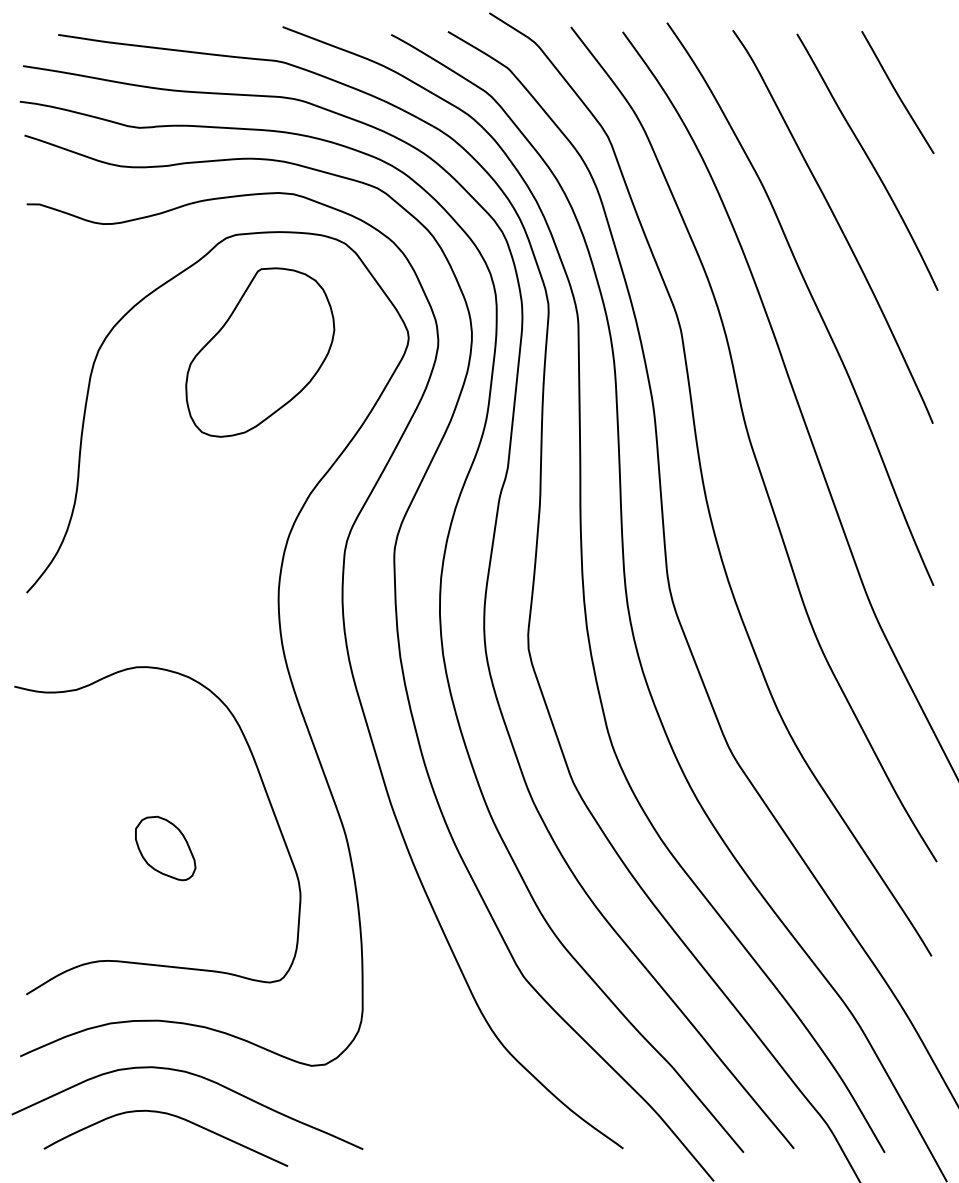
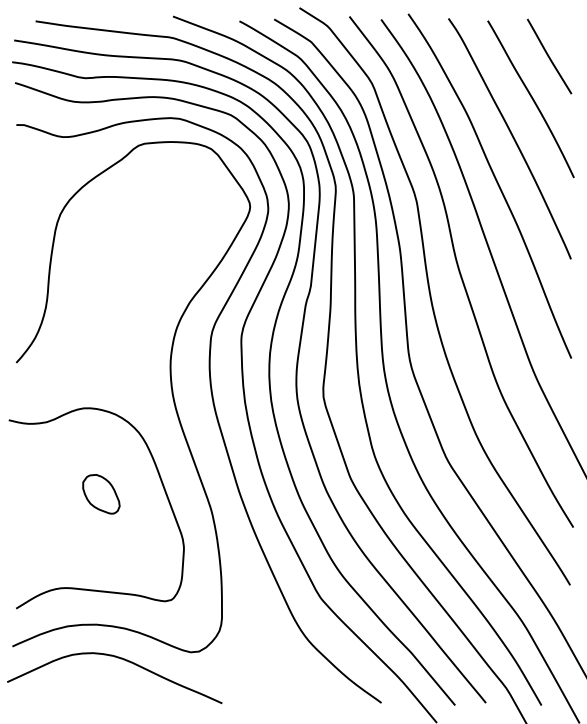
part: (260, 352) -> (159, 215), removed
part: (165, 848) -> (101, 494), moved
curve: (170, 1116) -> (104, 683), removed

